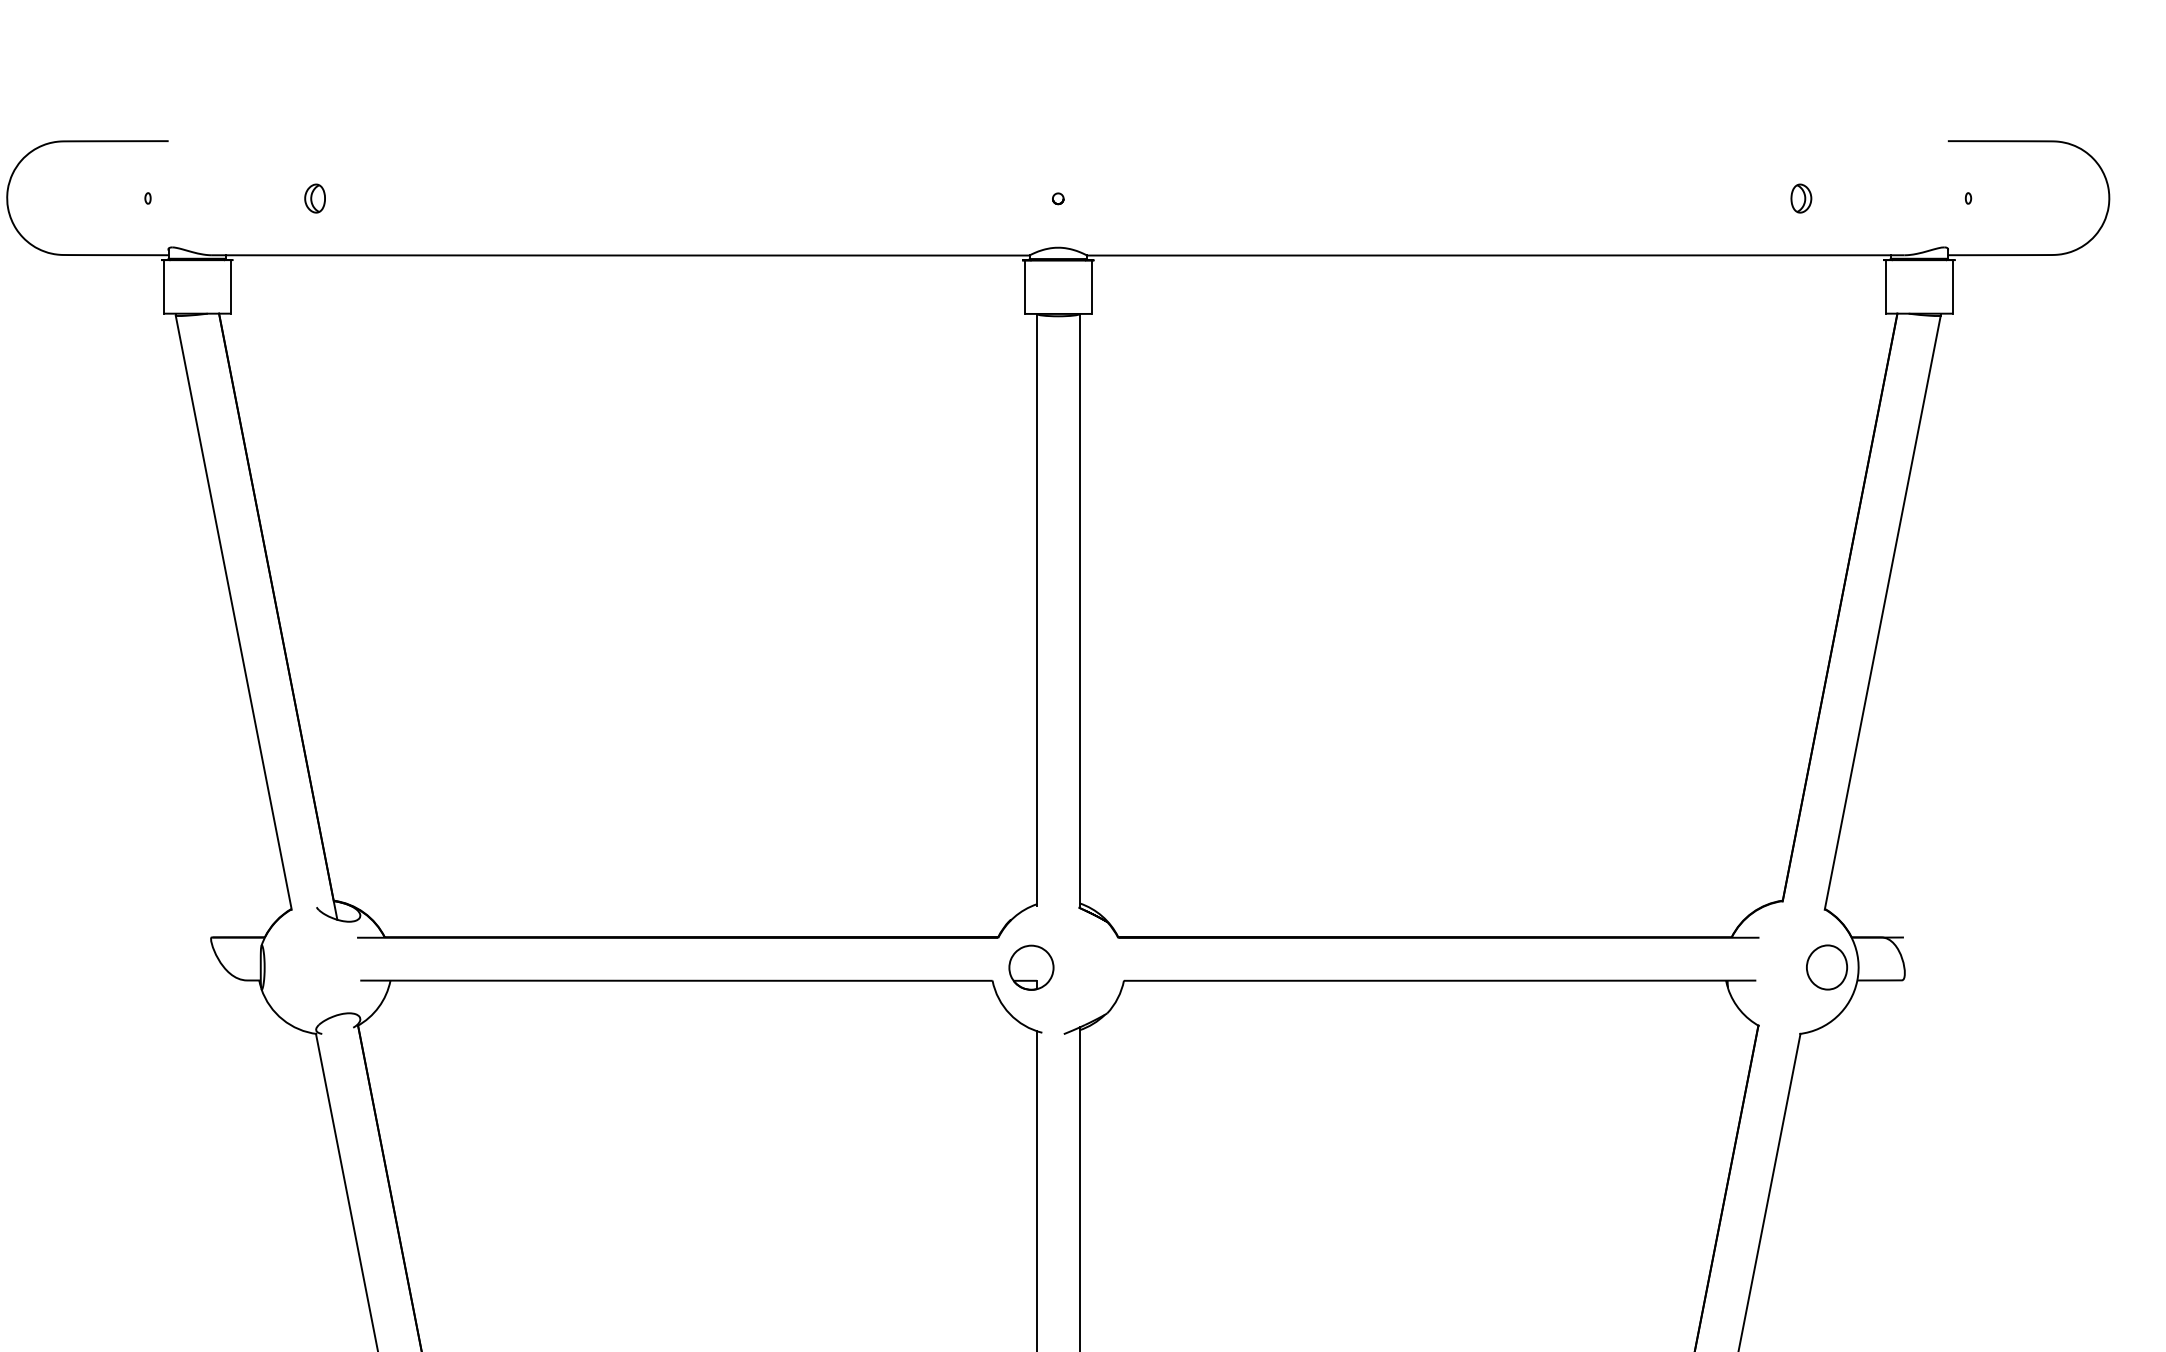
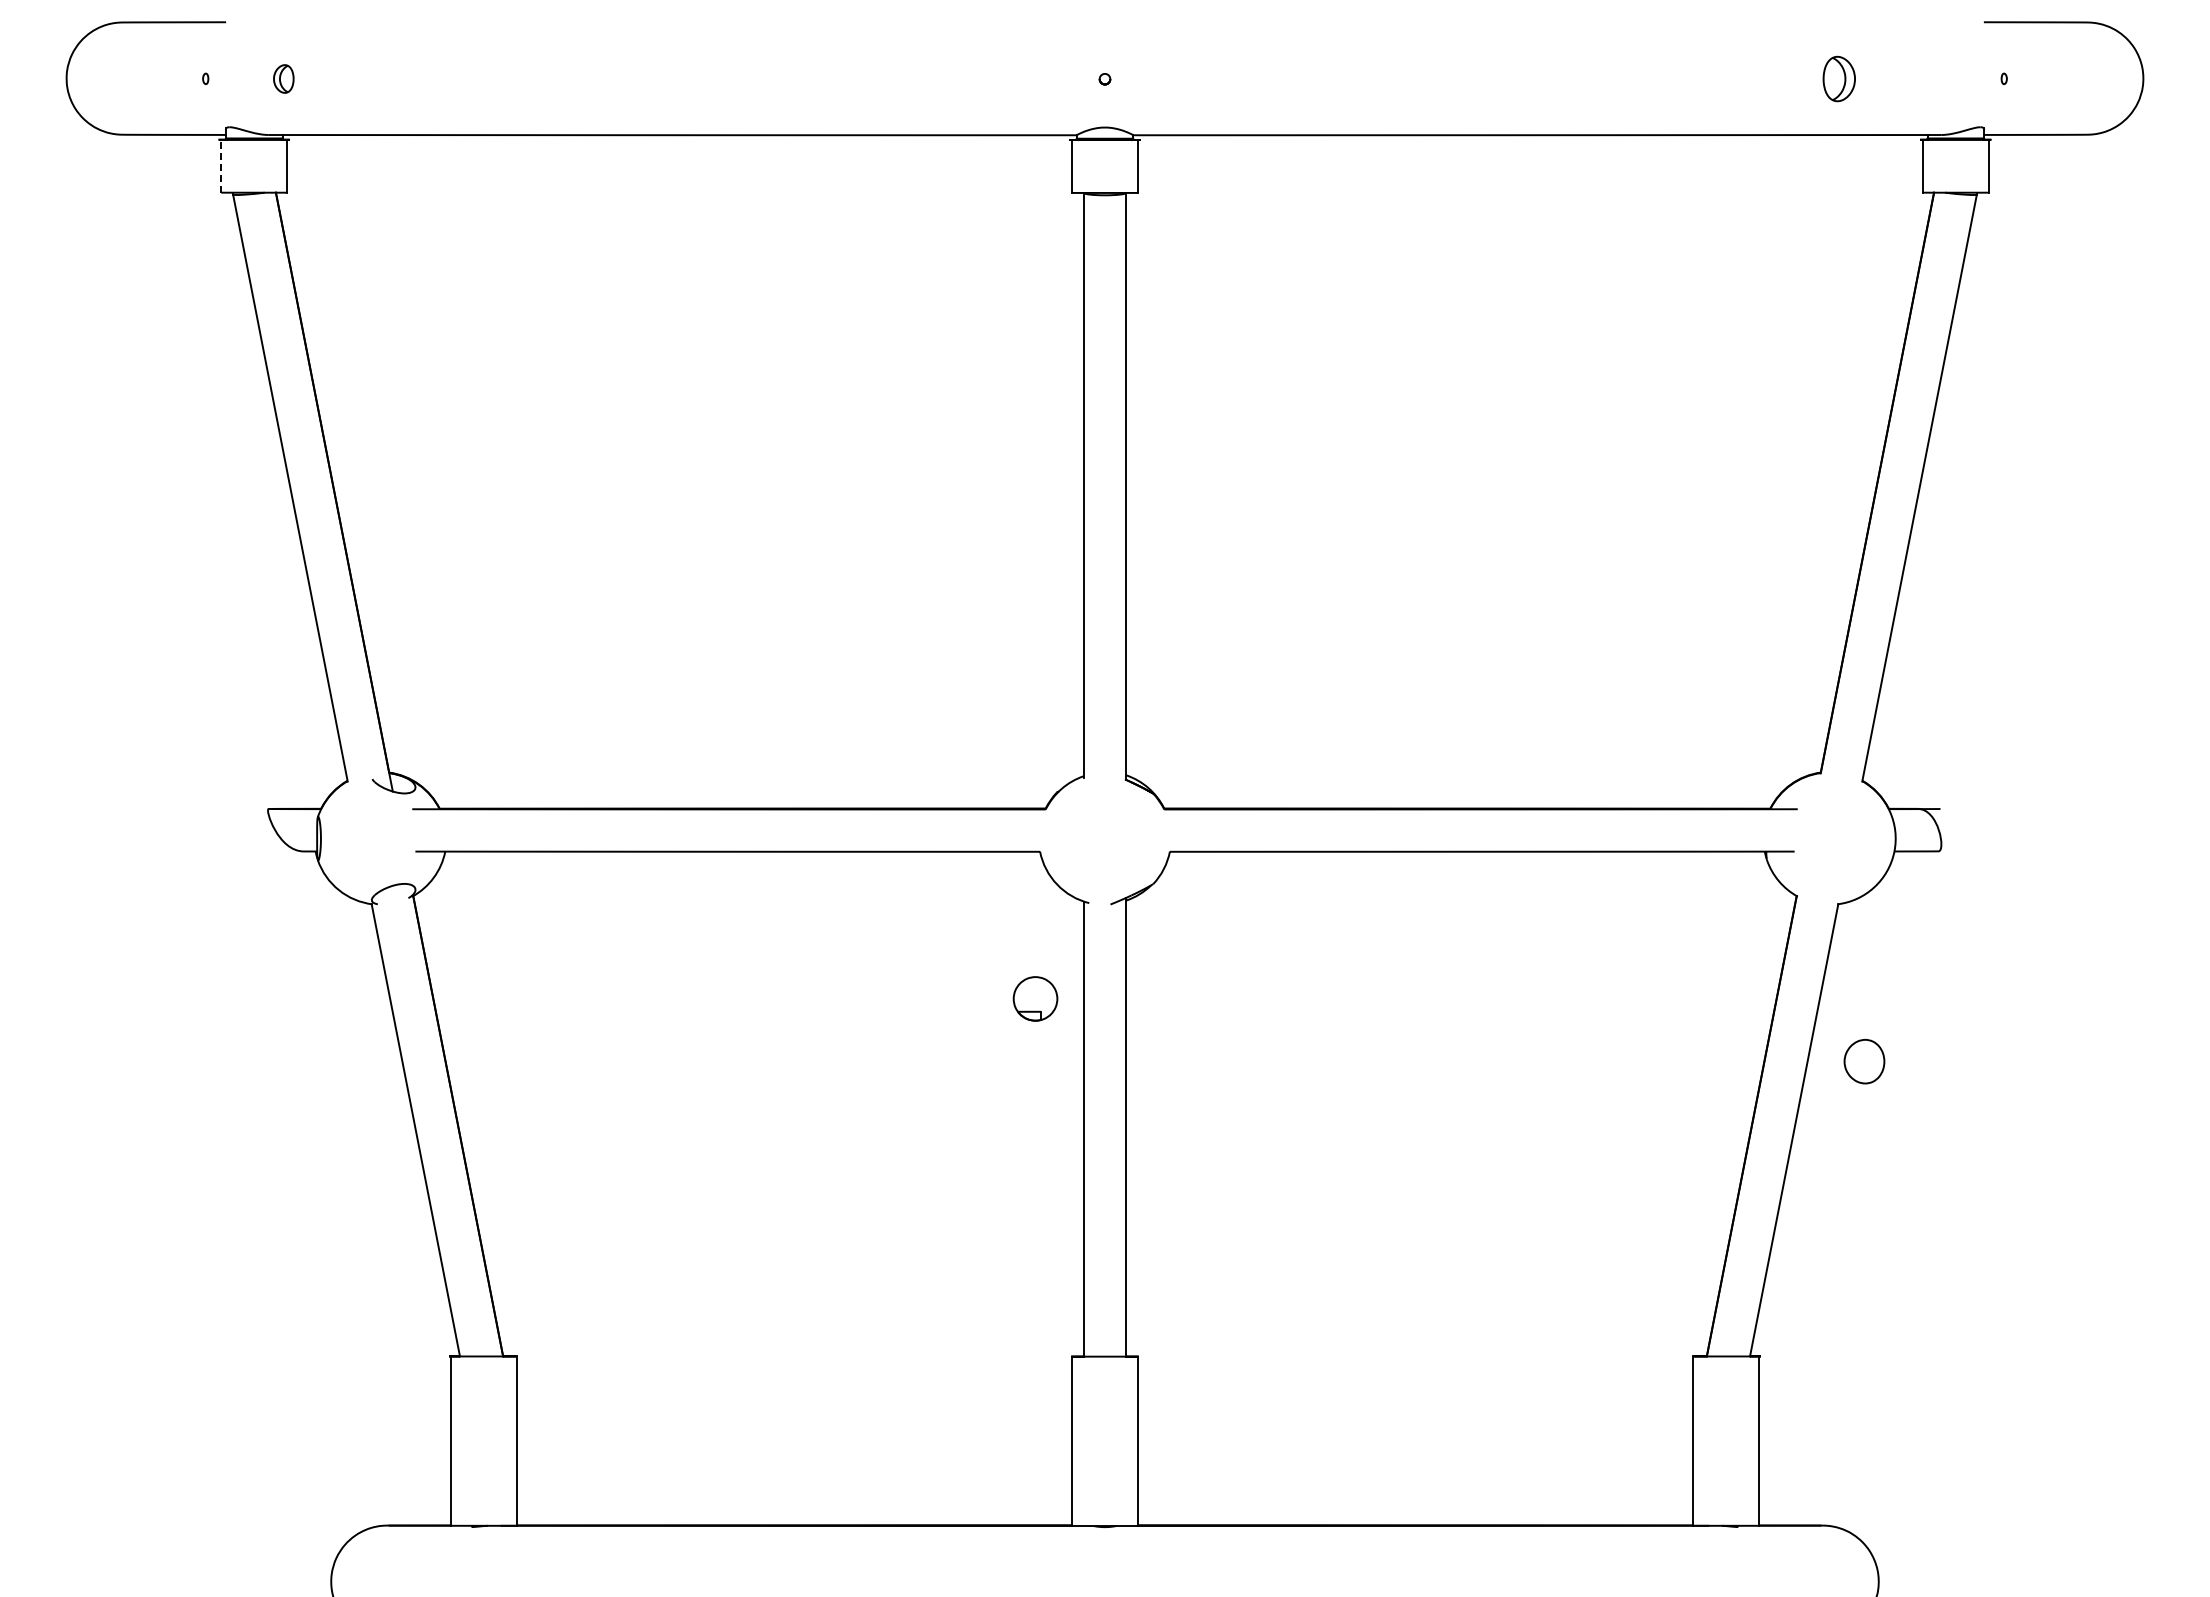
part: (314, 198) -> (283, 78), moved
part: (1800, 198) -> (1838, 78), size x1.6
line: (163, 286) -> (221, 165), solid -> dashed
part: (1031, 967) -> (1035, 998), moved
part: (1827, 967) -> (1864, 1061), moved

